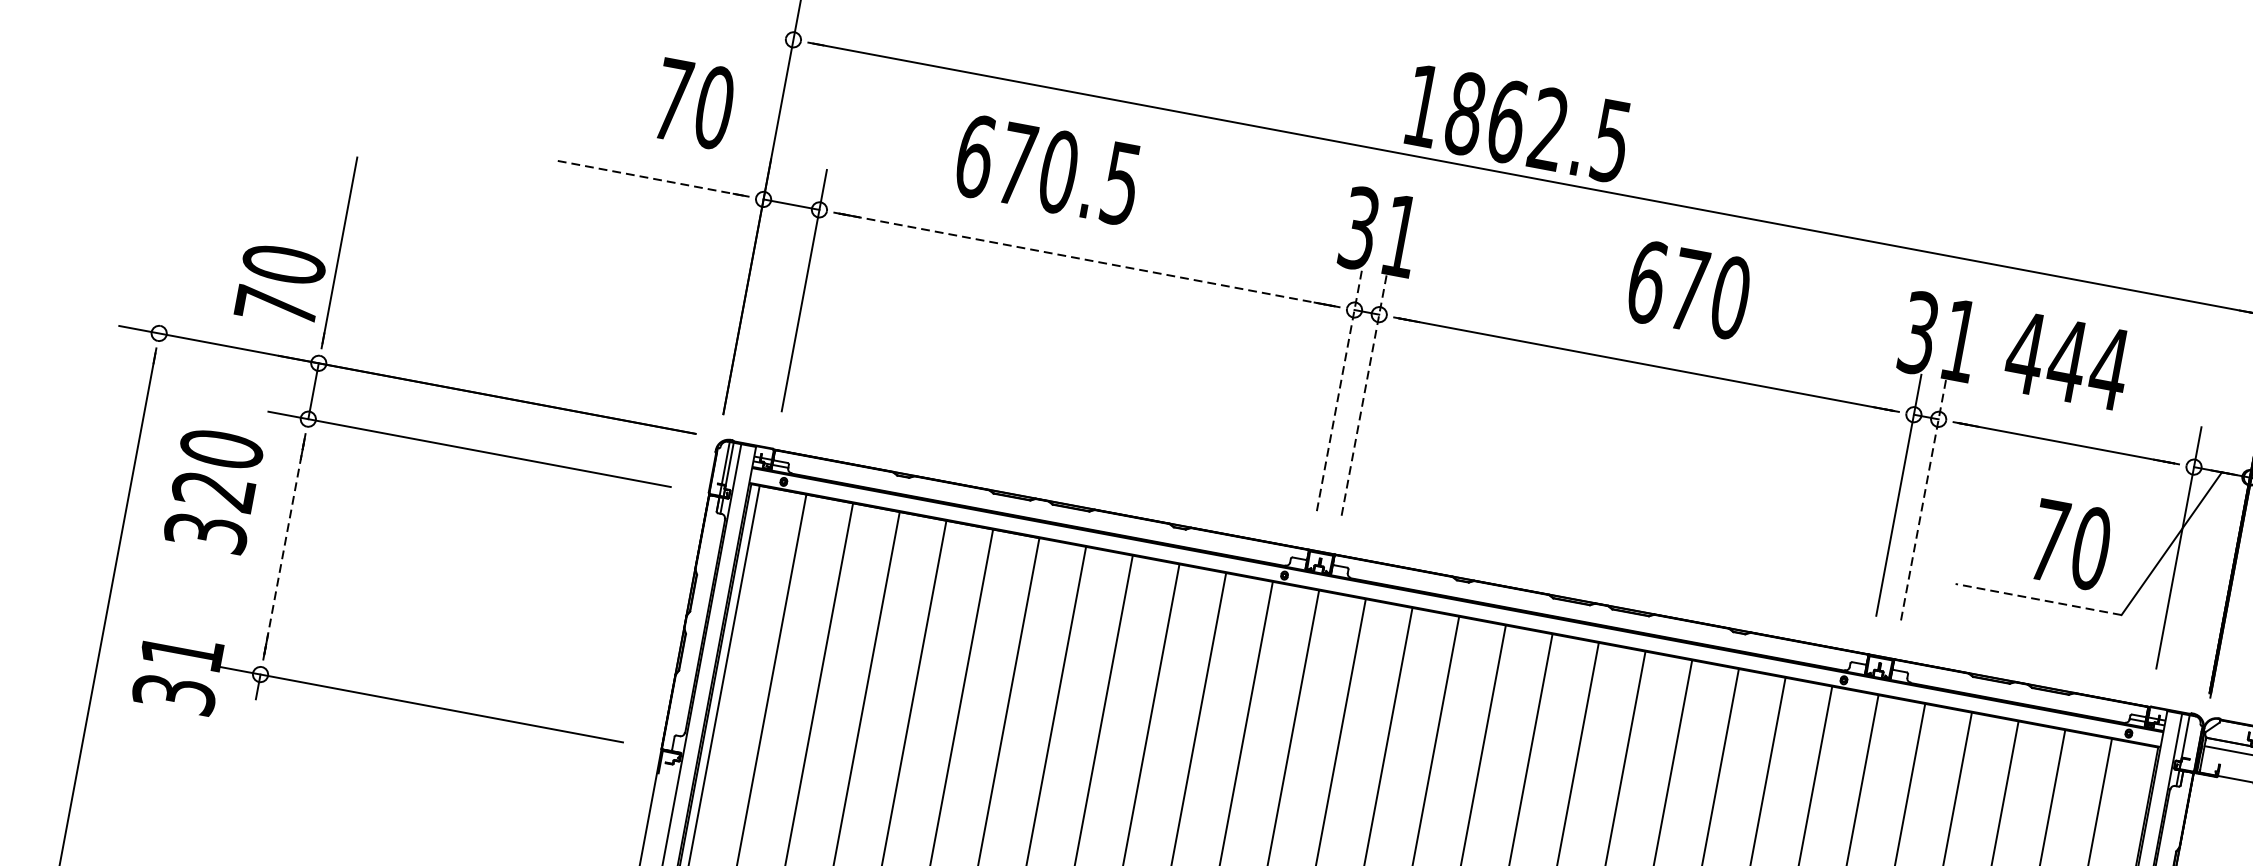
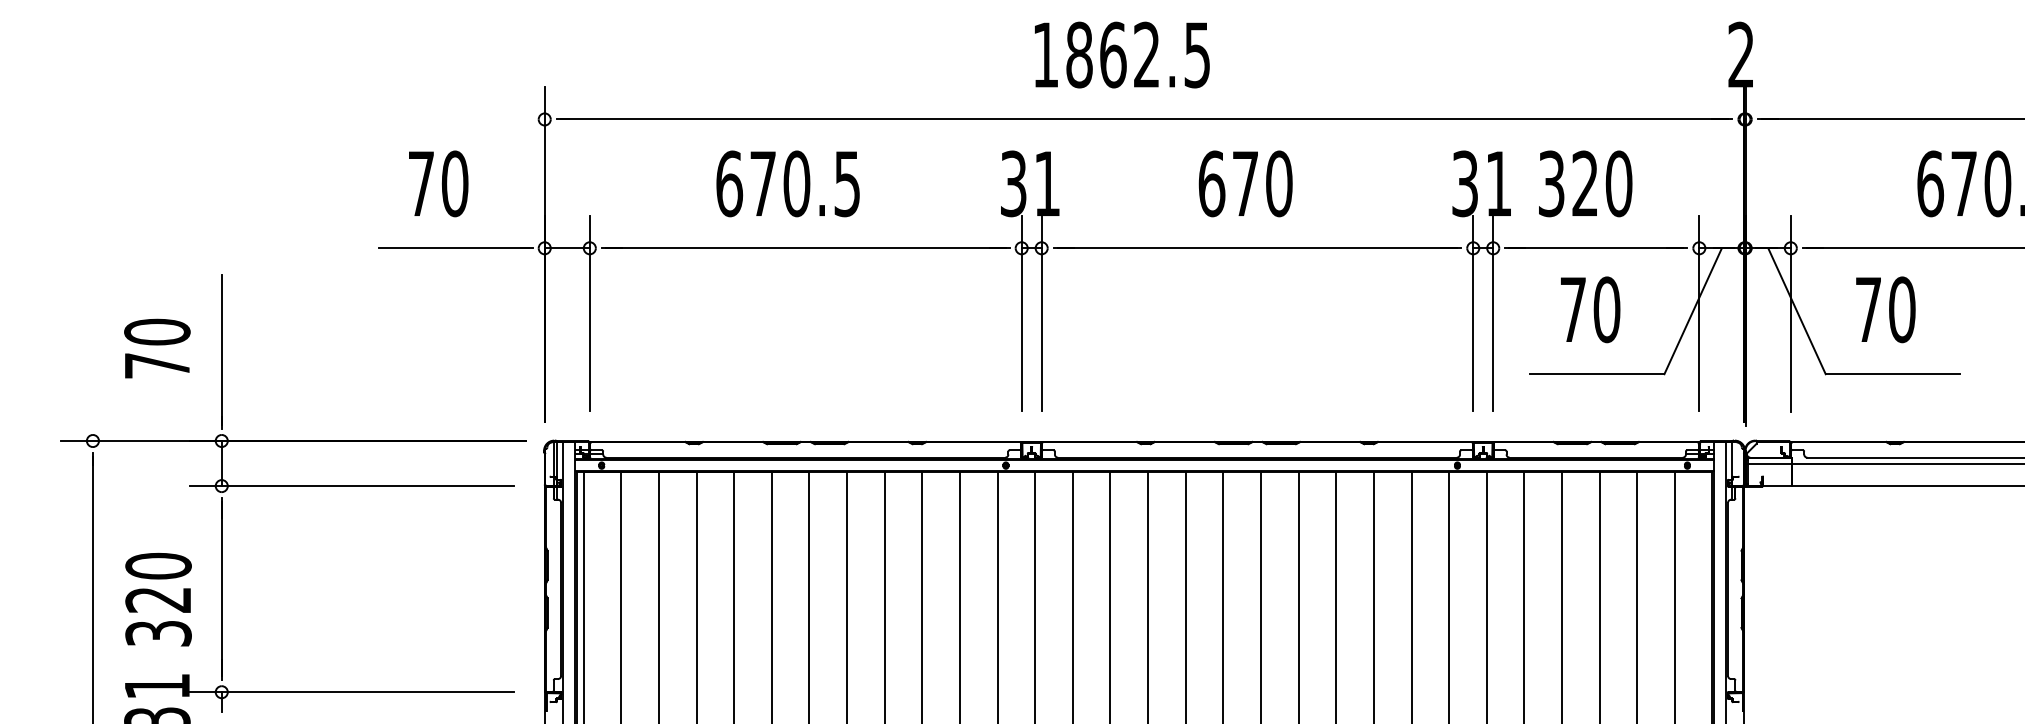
text: (694, 103) -> (438, 183), moved
text: (1518, 123) -> (1122, 54), moved
text: (1047, 169) -> (787, 183), moved
line: (650, 178) -> (453, 248), dashed -> solid
line: (1086, 260) -> (805, 248), dashed -> solid
text: (280, 284) -> (157, 348), moved
text: (1688, 289) -> (1245, 183), moved
text: (2066, 360) -> (1584, 183), 444 -> 320
line: (1339, 389) -> (1021, 312), dashed -> solid
line: (1364, 394) -> (1041, 312), dashed -> solid
text: (213, 490) -> (158, 599), moved
line: (1924, 498) -> (1493, 312), dashed -> solid
text: (2070, 544) -> (1590, 309), moved
line: (284, 547) -> (221, 589), dashed -> solid
line: (2038, 599) -> (1597, 374), dashed -> solid

